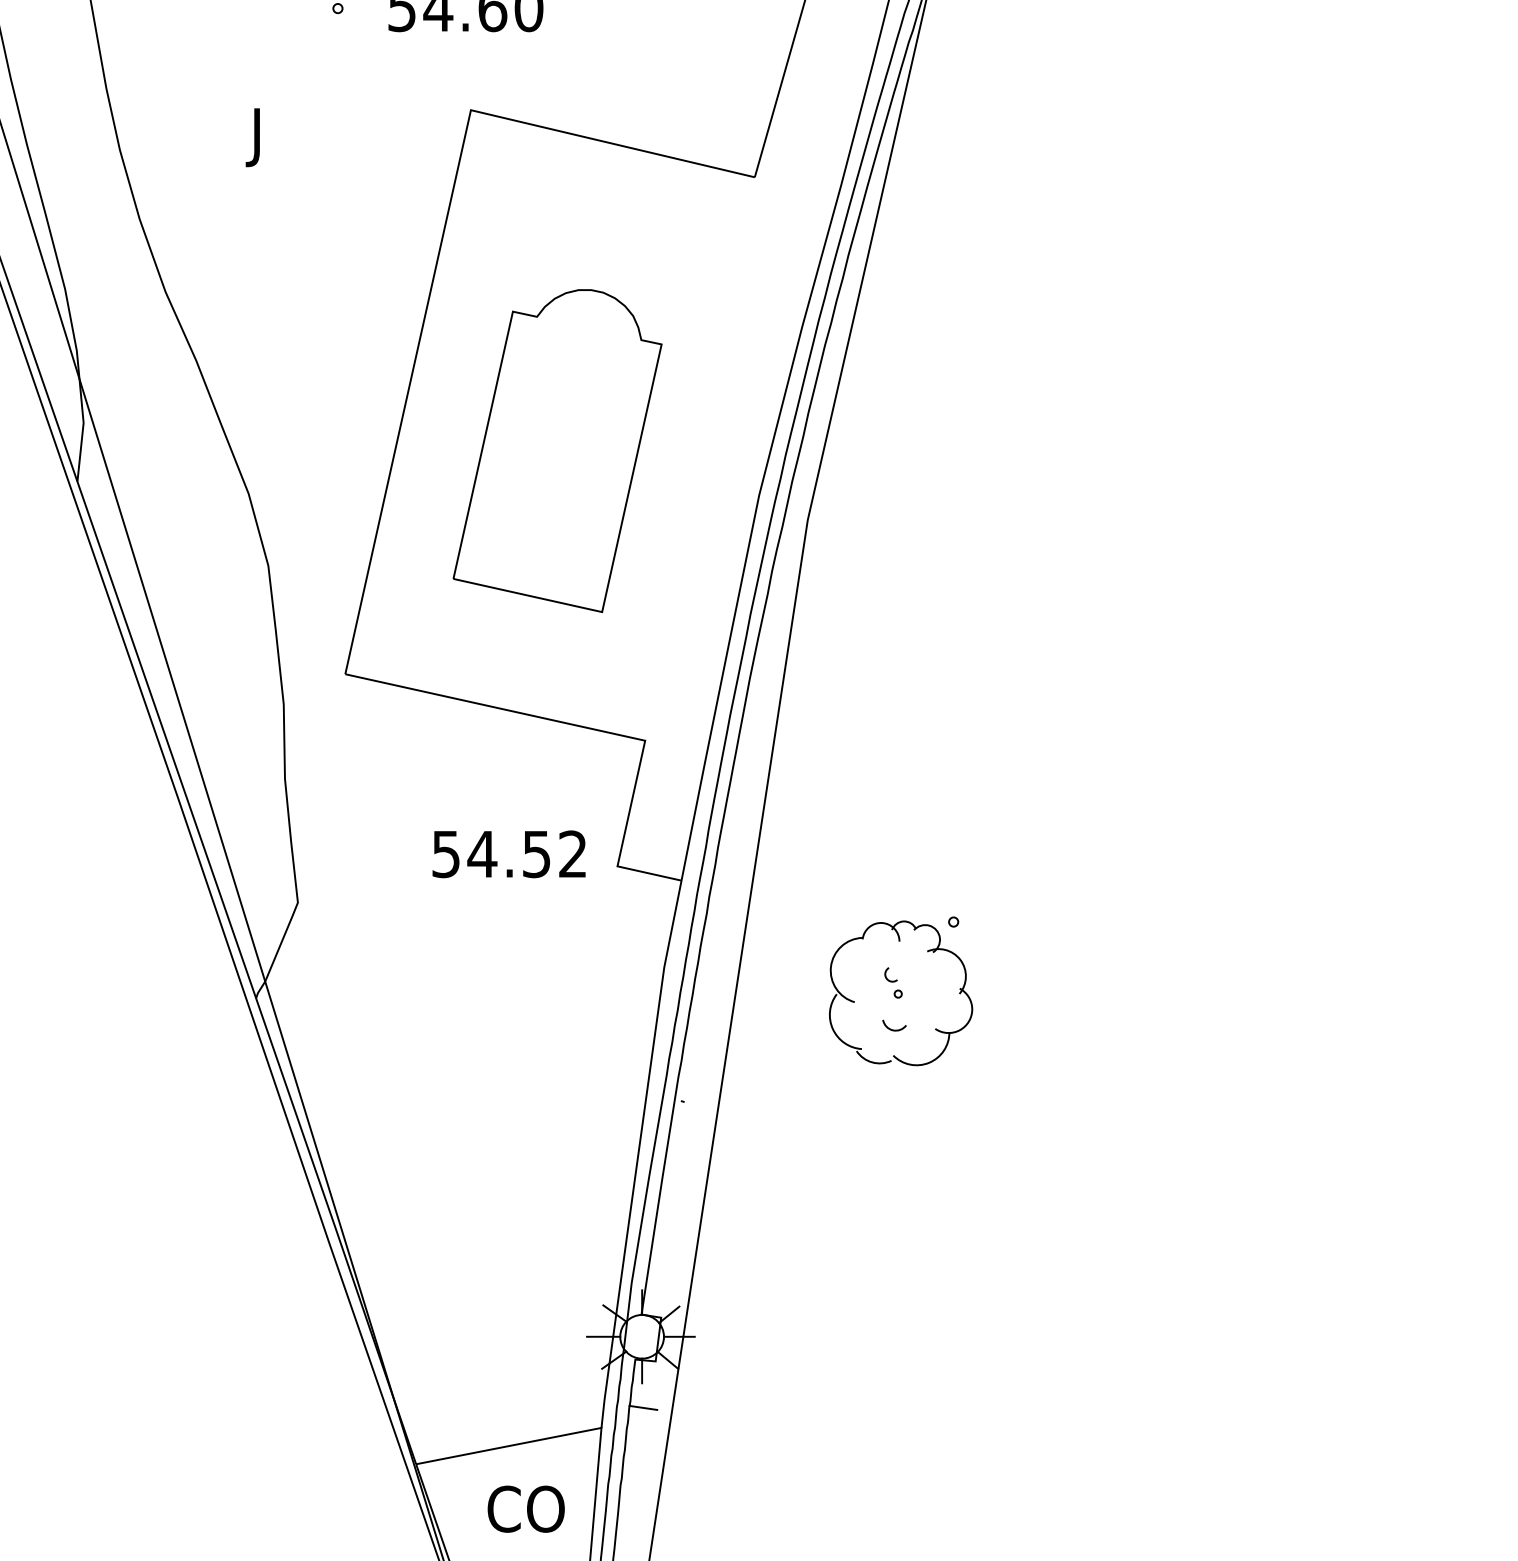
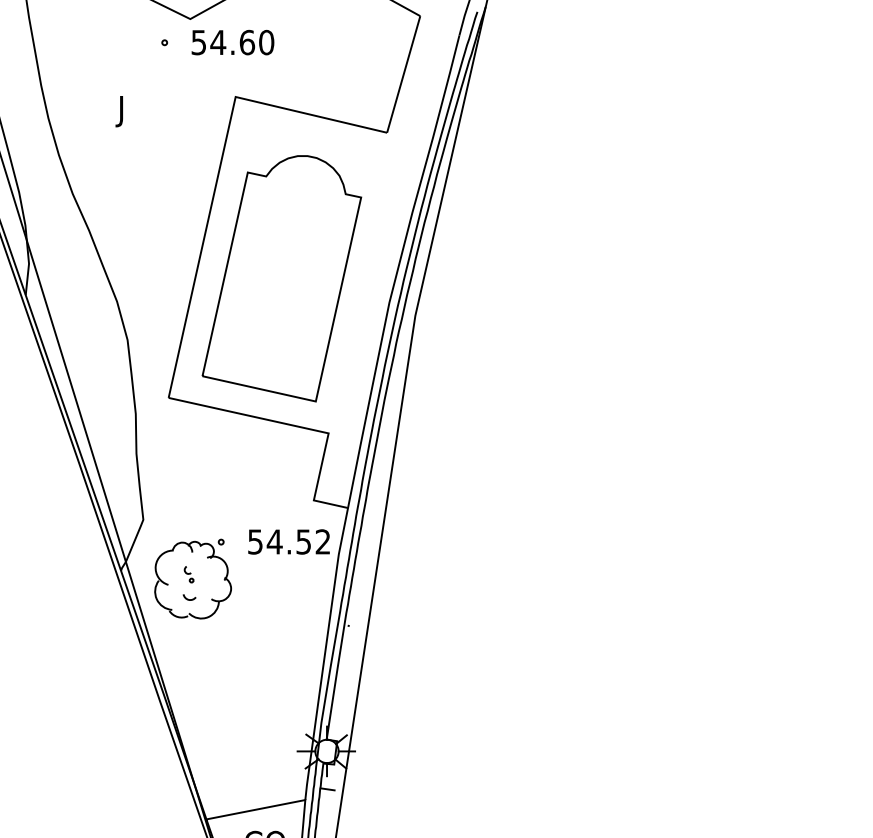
part: (556, 450) -> (281, 278), size x1.43
text: (508, 853) -> (288, 541), moved
part: (899, 990) -> (192, 578), moved

